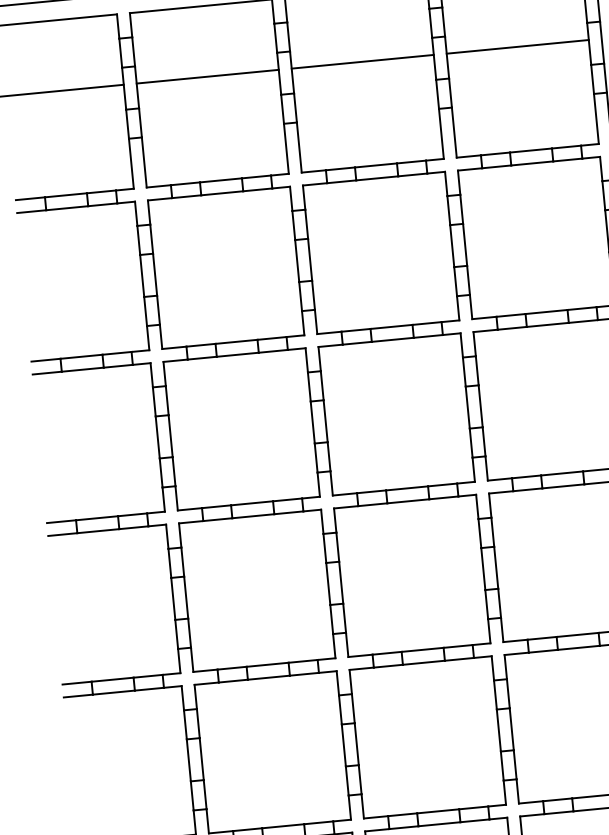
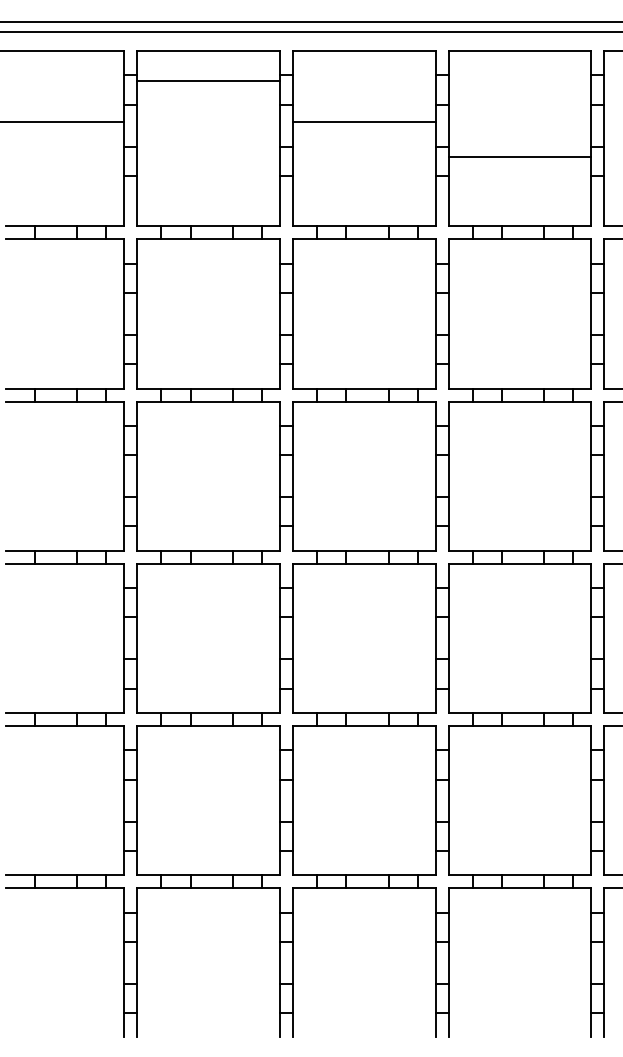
line: (517, 46) -> (519, 156), moved
line: (207, 76) -> (208, 80), moved

